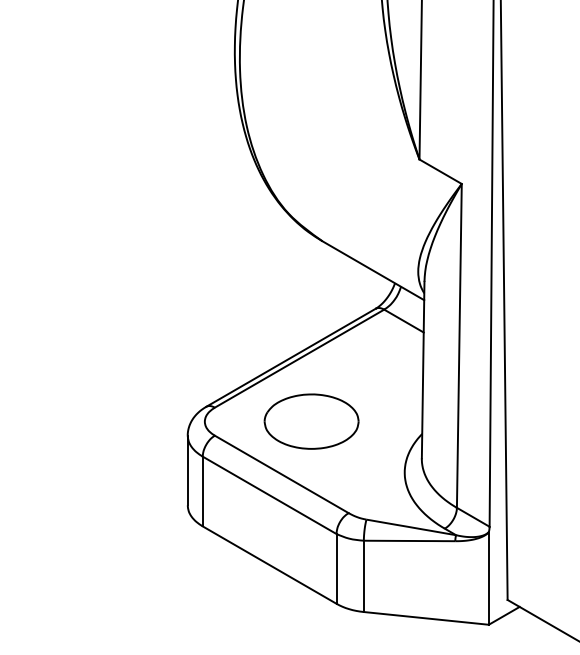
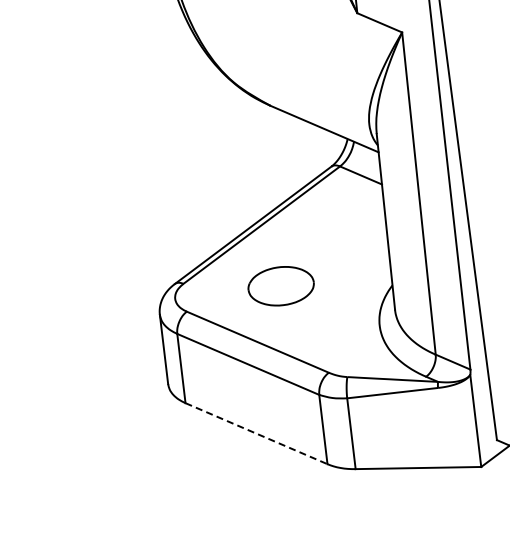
part: (311, 421) -> (281, 286), size x0.7
line: (270, 565) -> (257, 433), solid -> dashed

